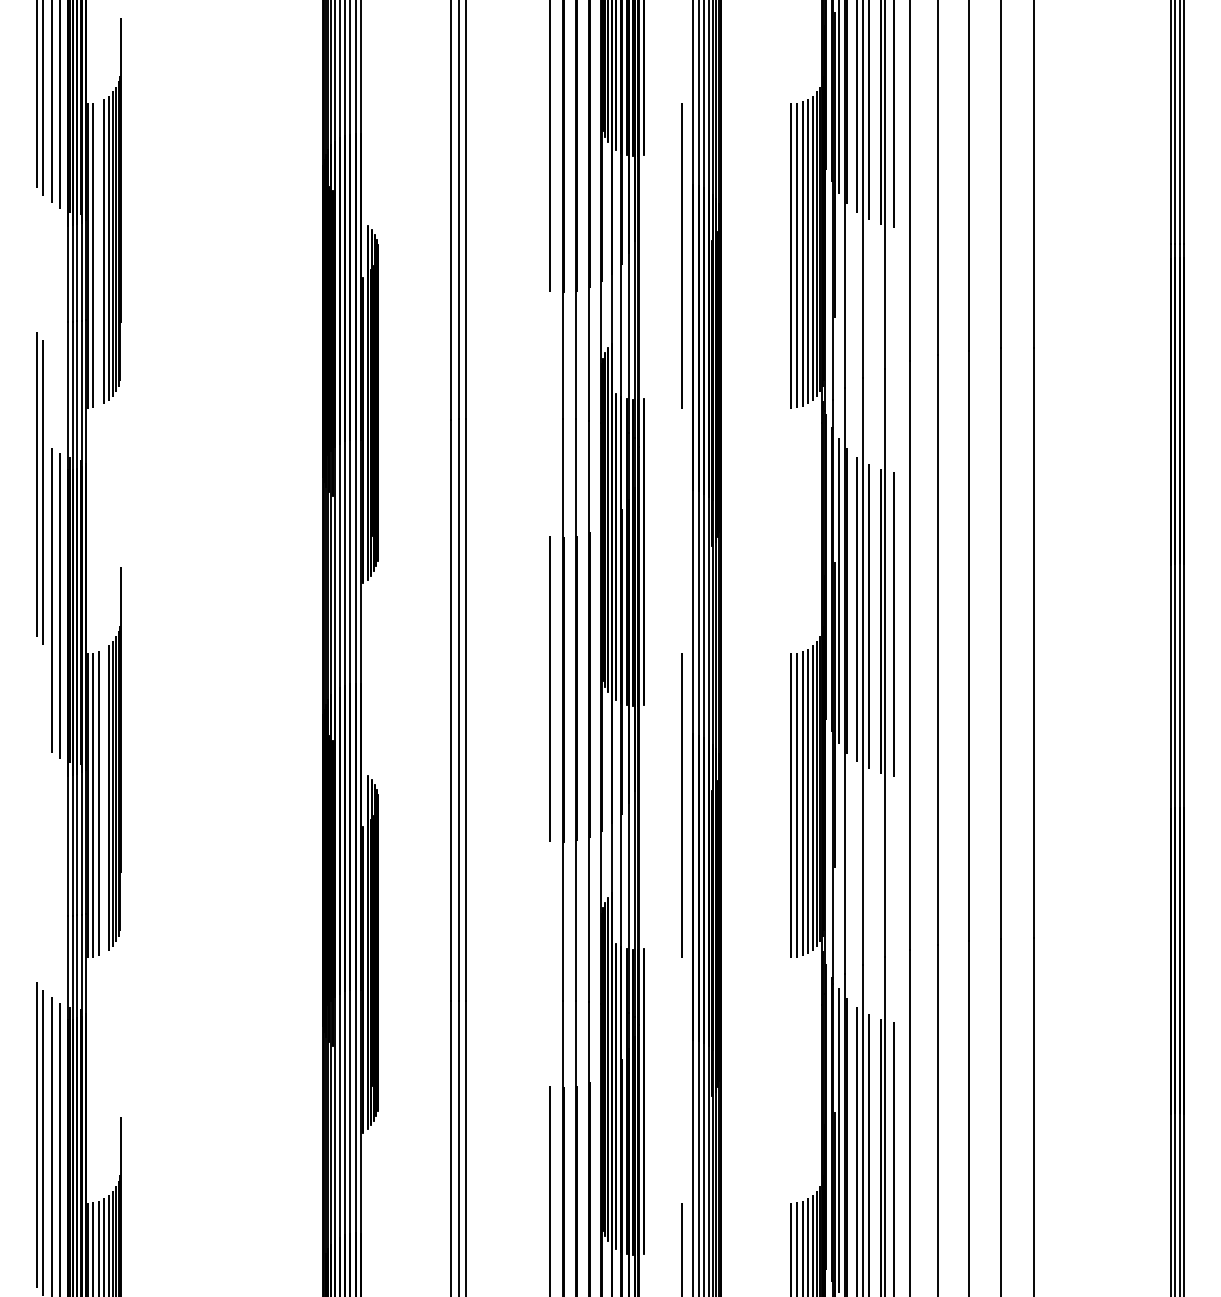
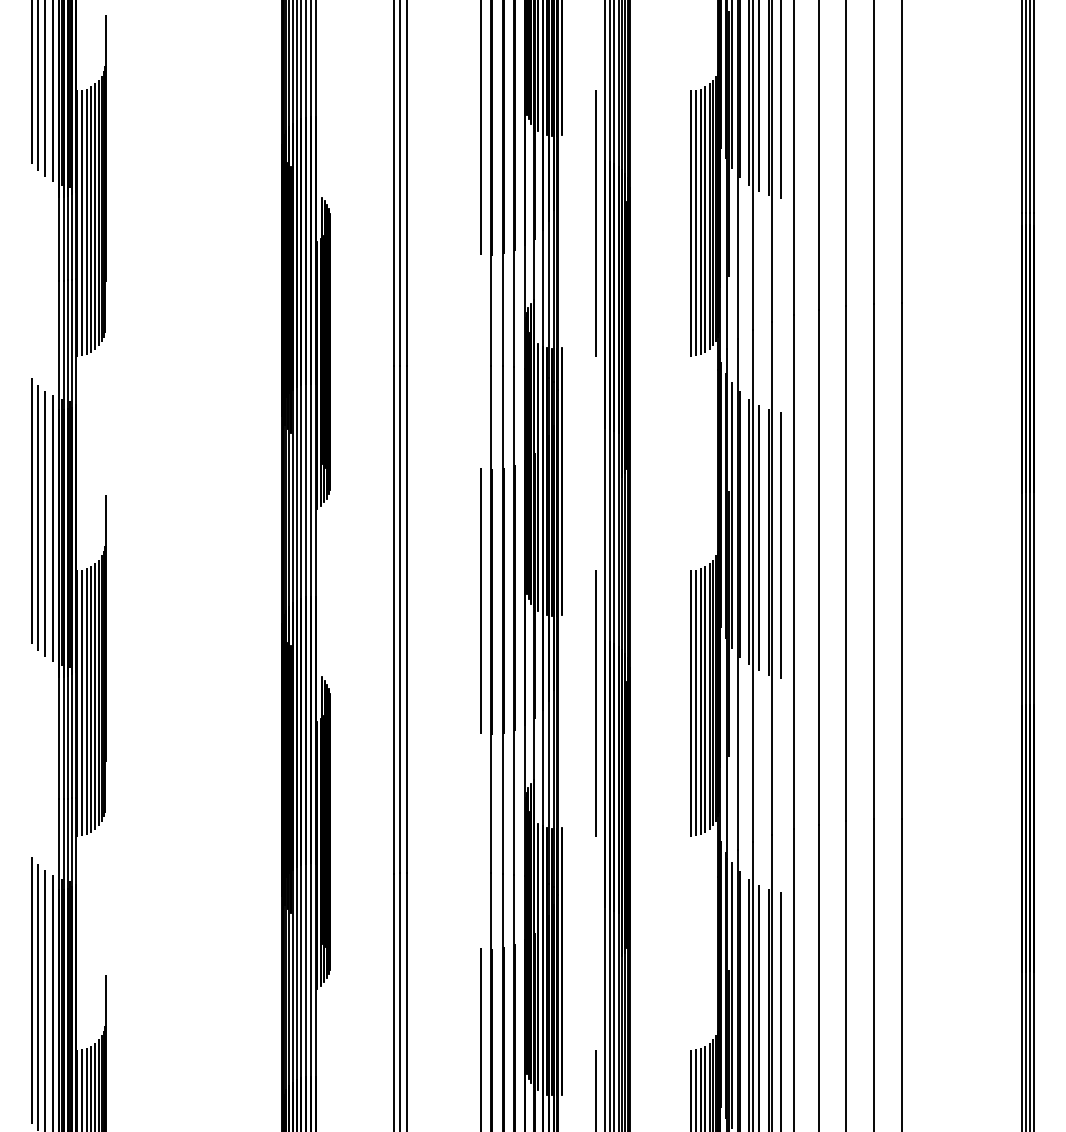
line: (99, 253) -> (87, 221), added
part: (39, 488) -> (34, 514), moved
line: (104, 801) -> (91, 699), added

